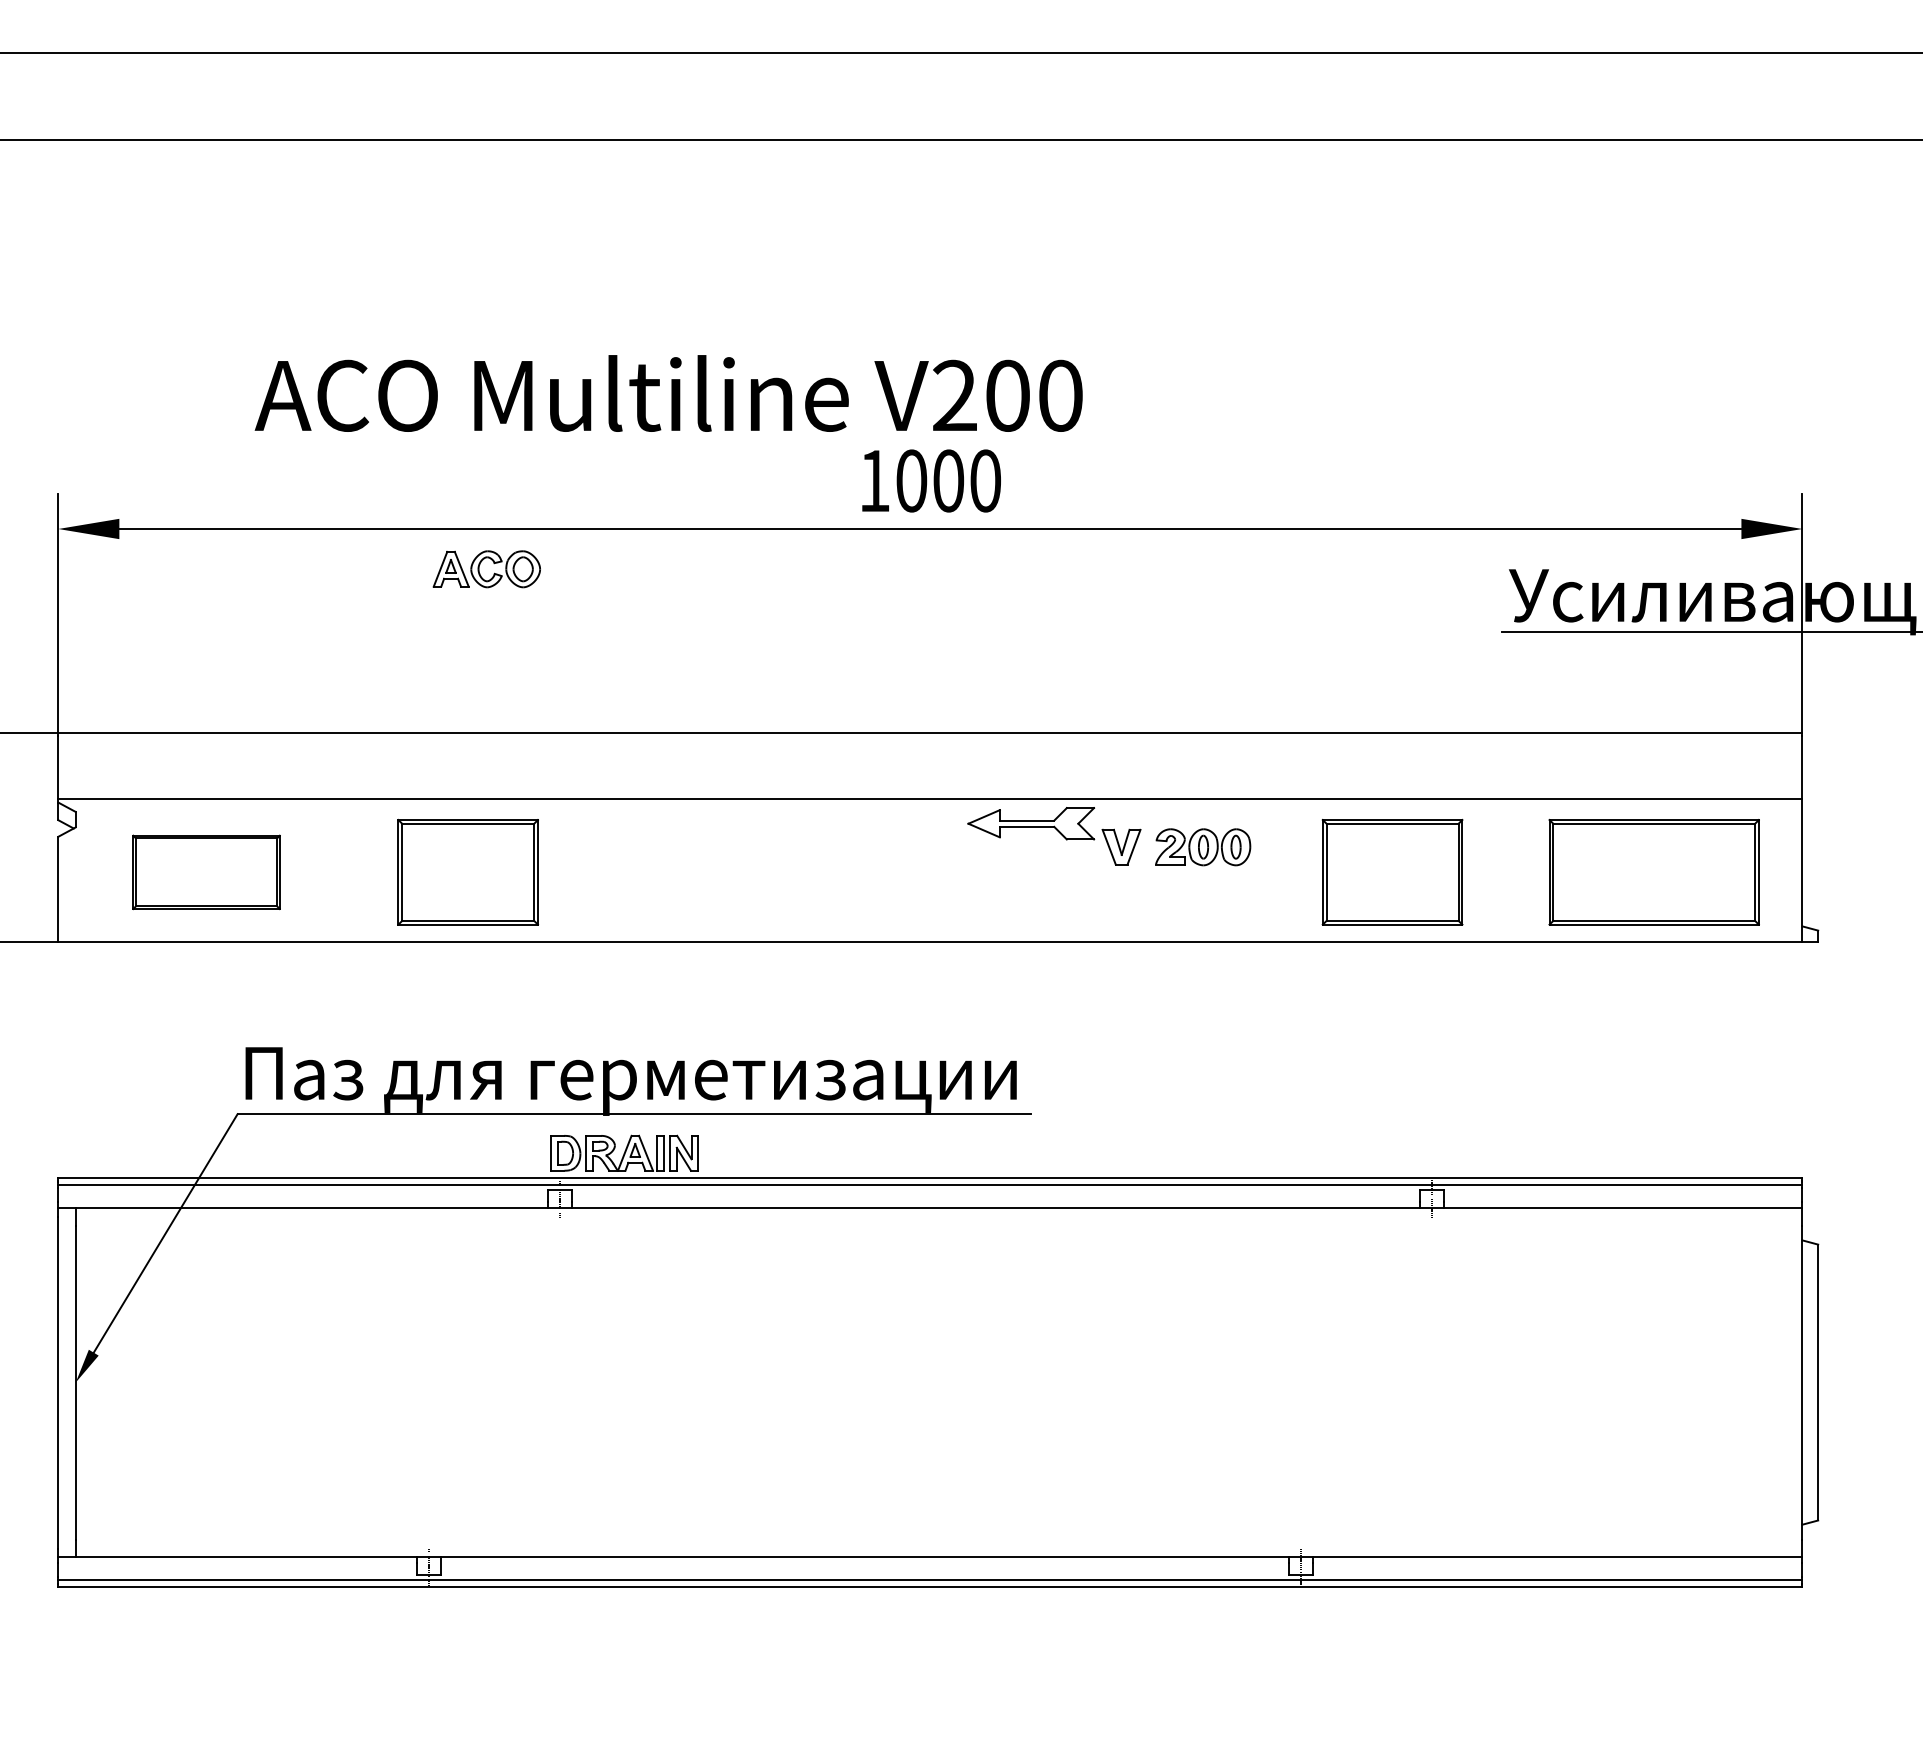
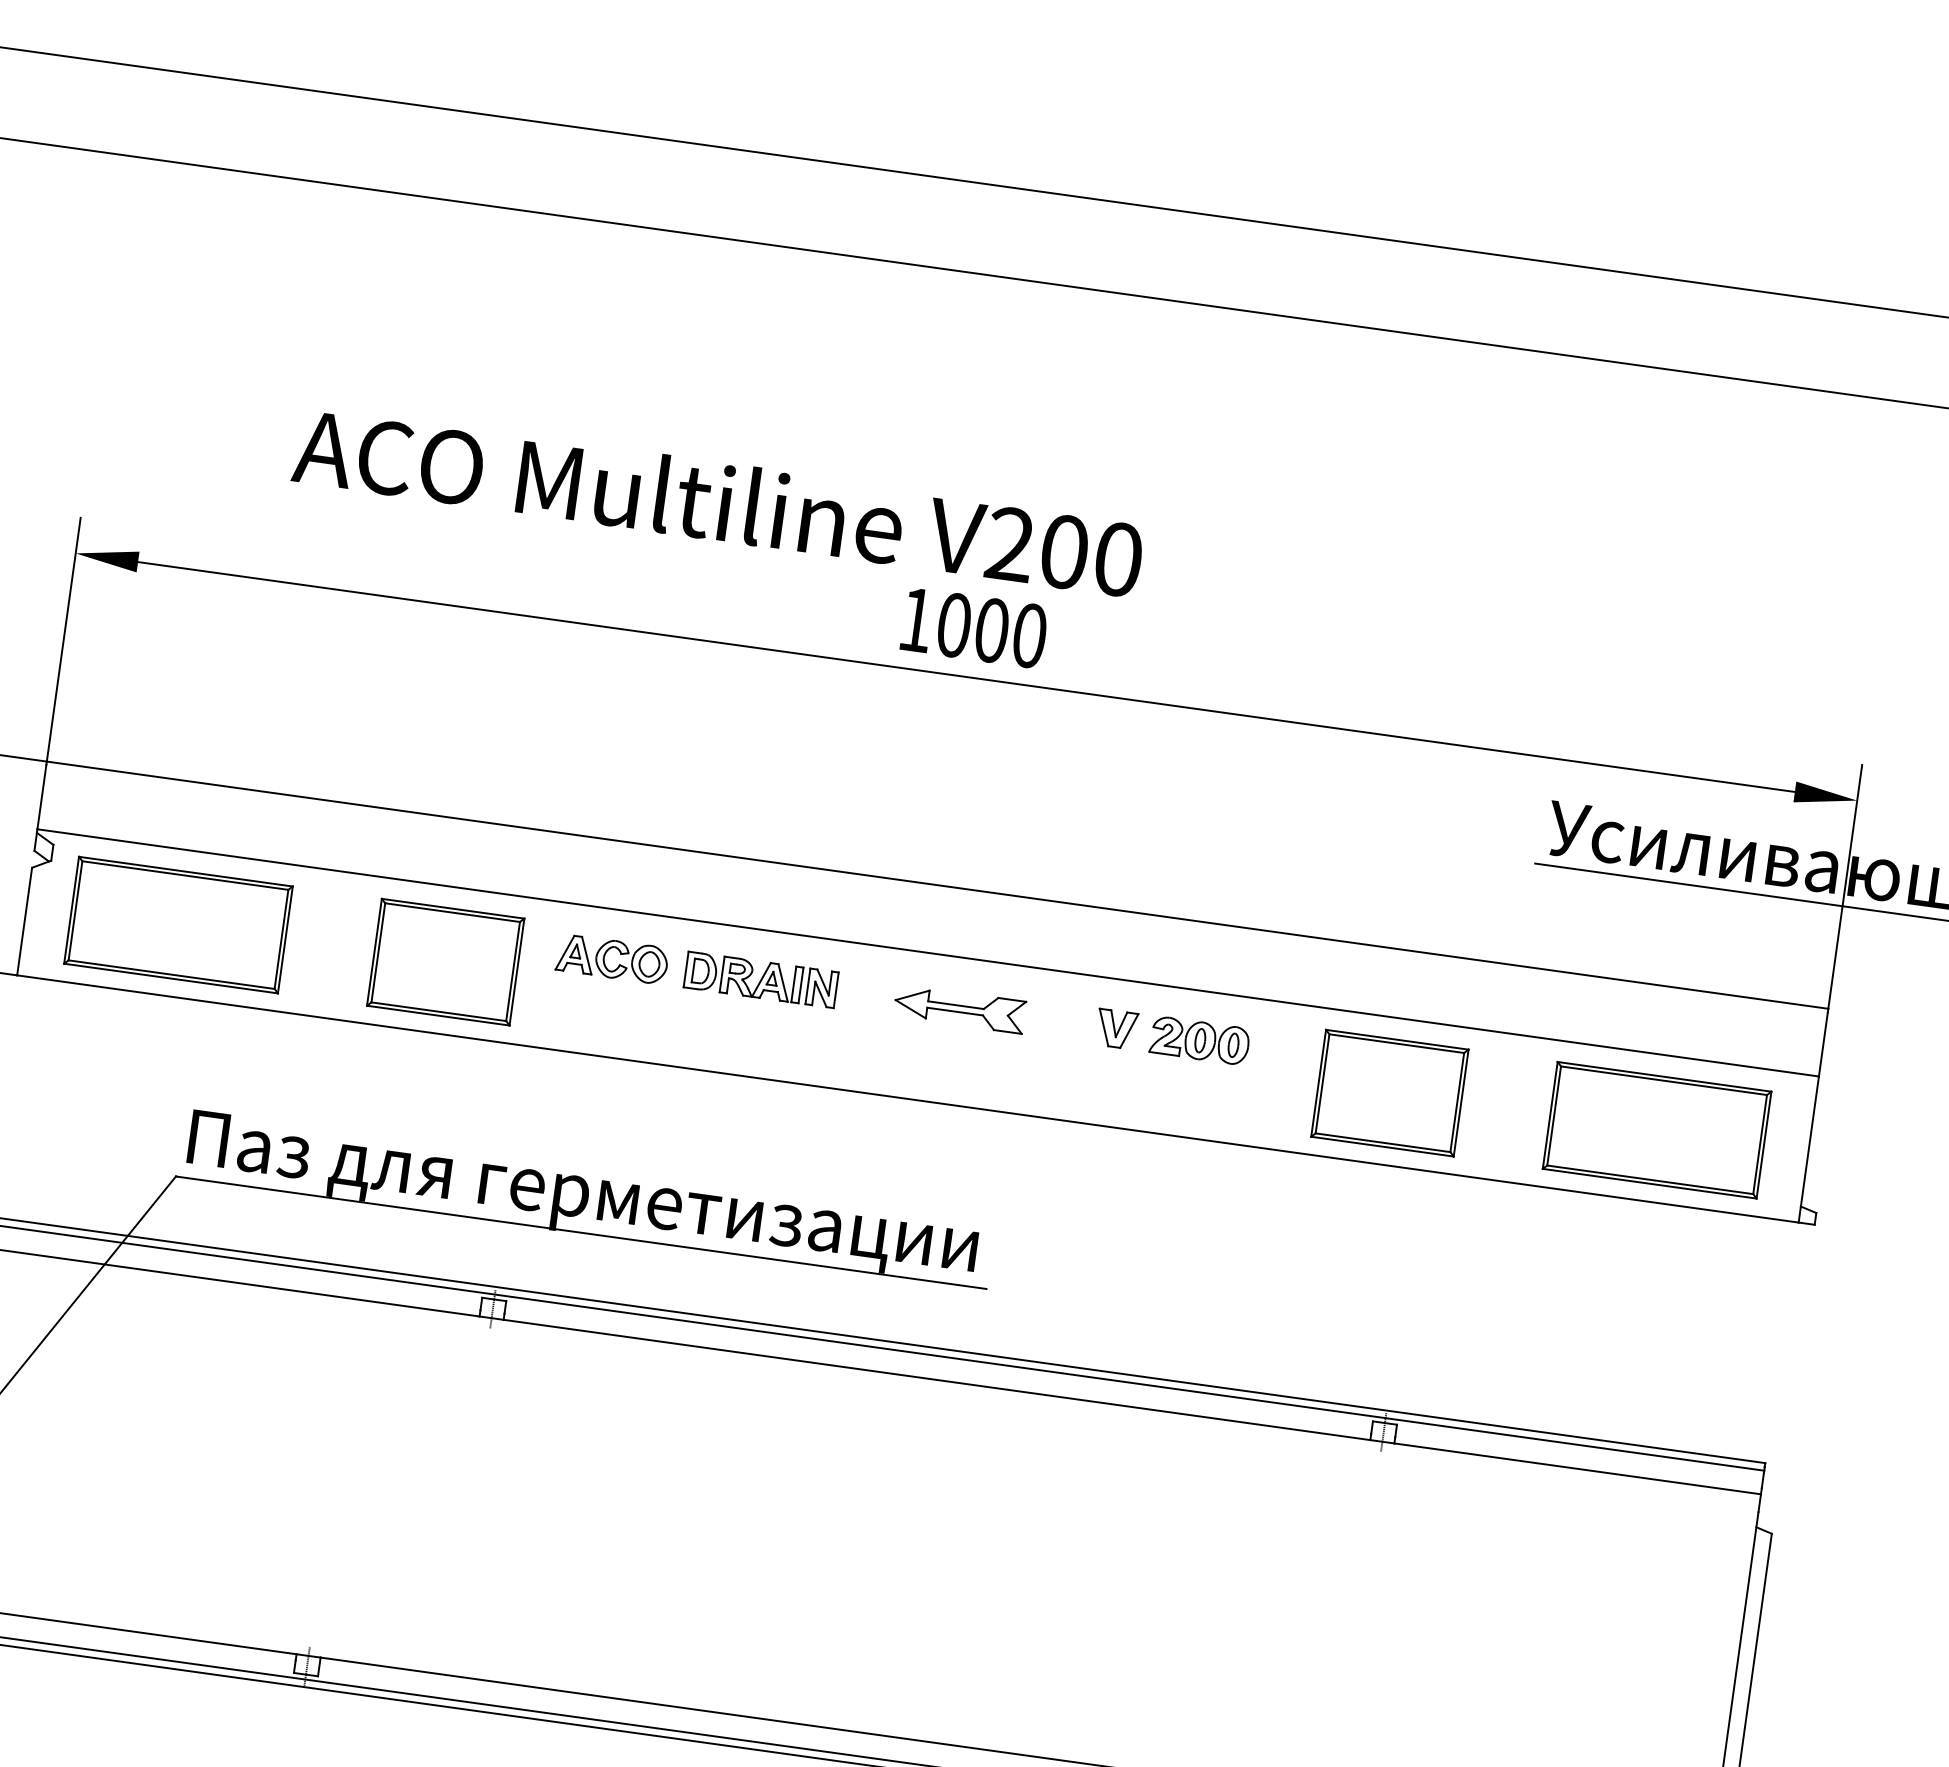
part: (479, 569) -> (604, 958), moved
part: (1031, 823) -> (960, 1008), moved
part: (206, 872) -> (178, 925), size x1.43
part: (624, 1152) -> (761, 979), moved

